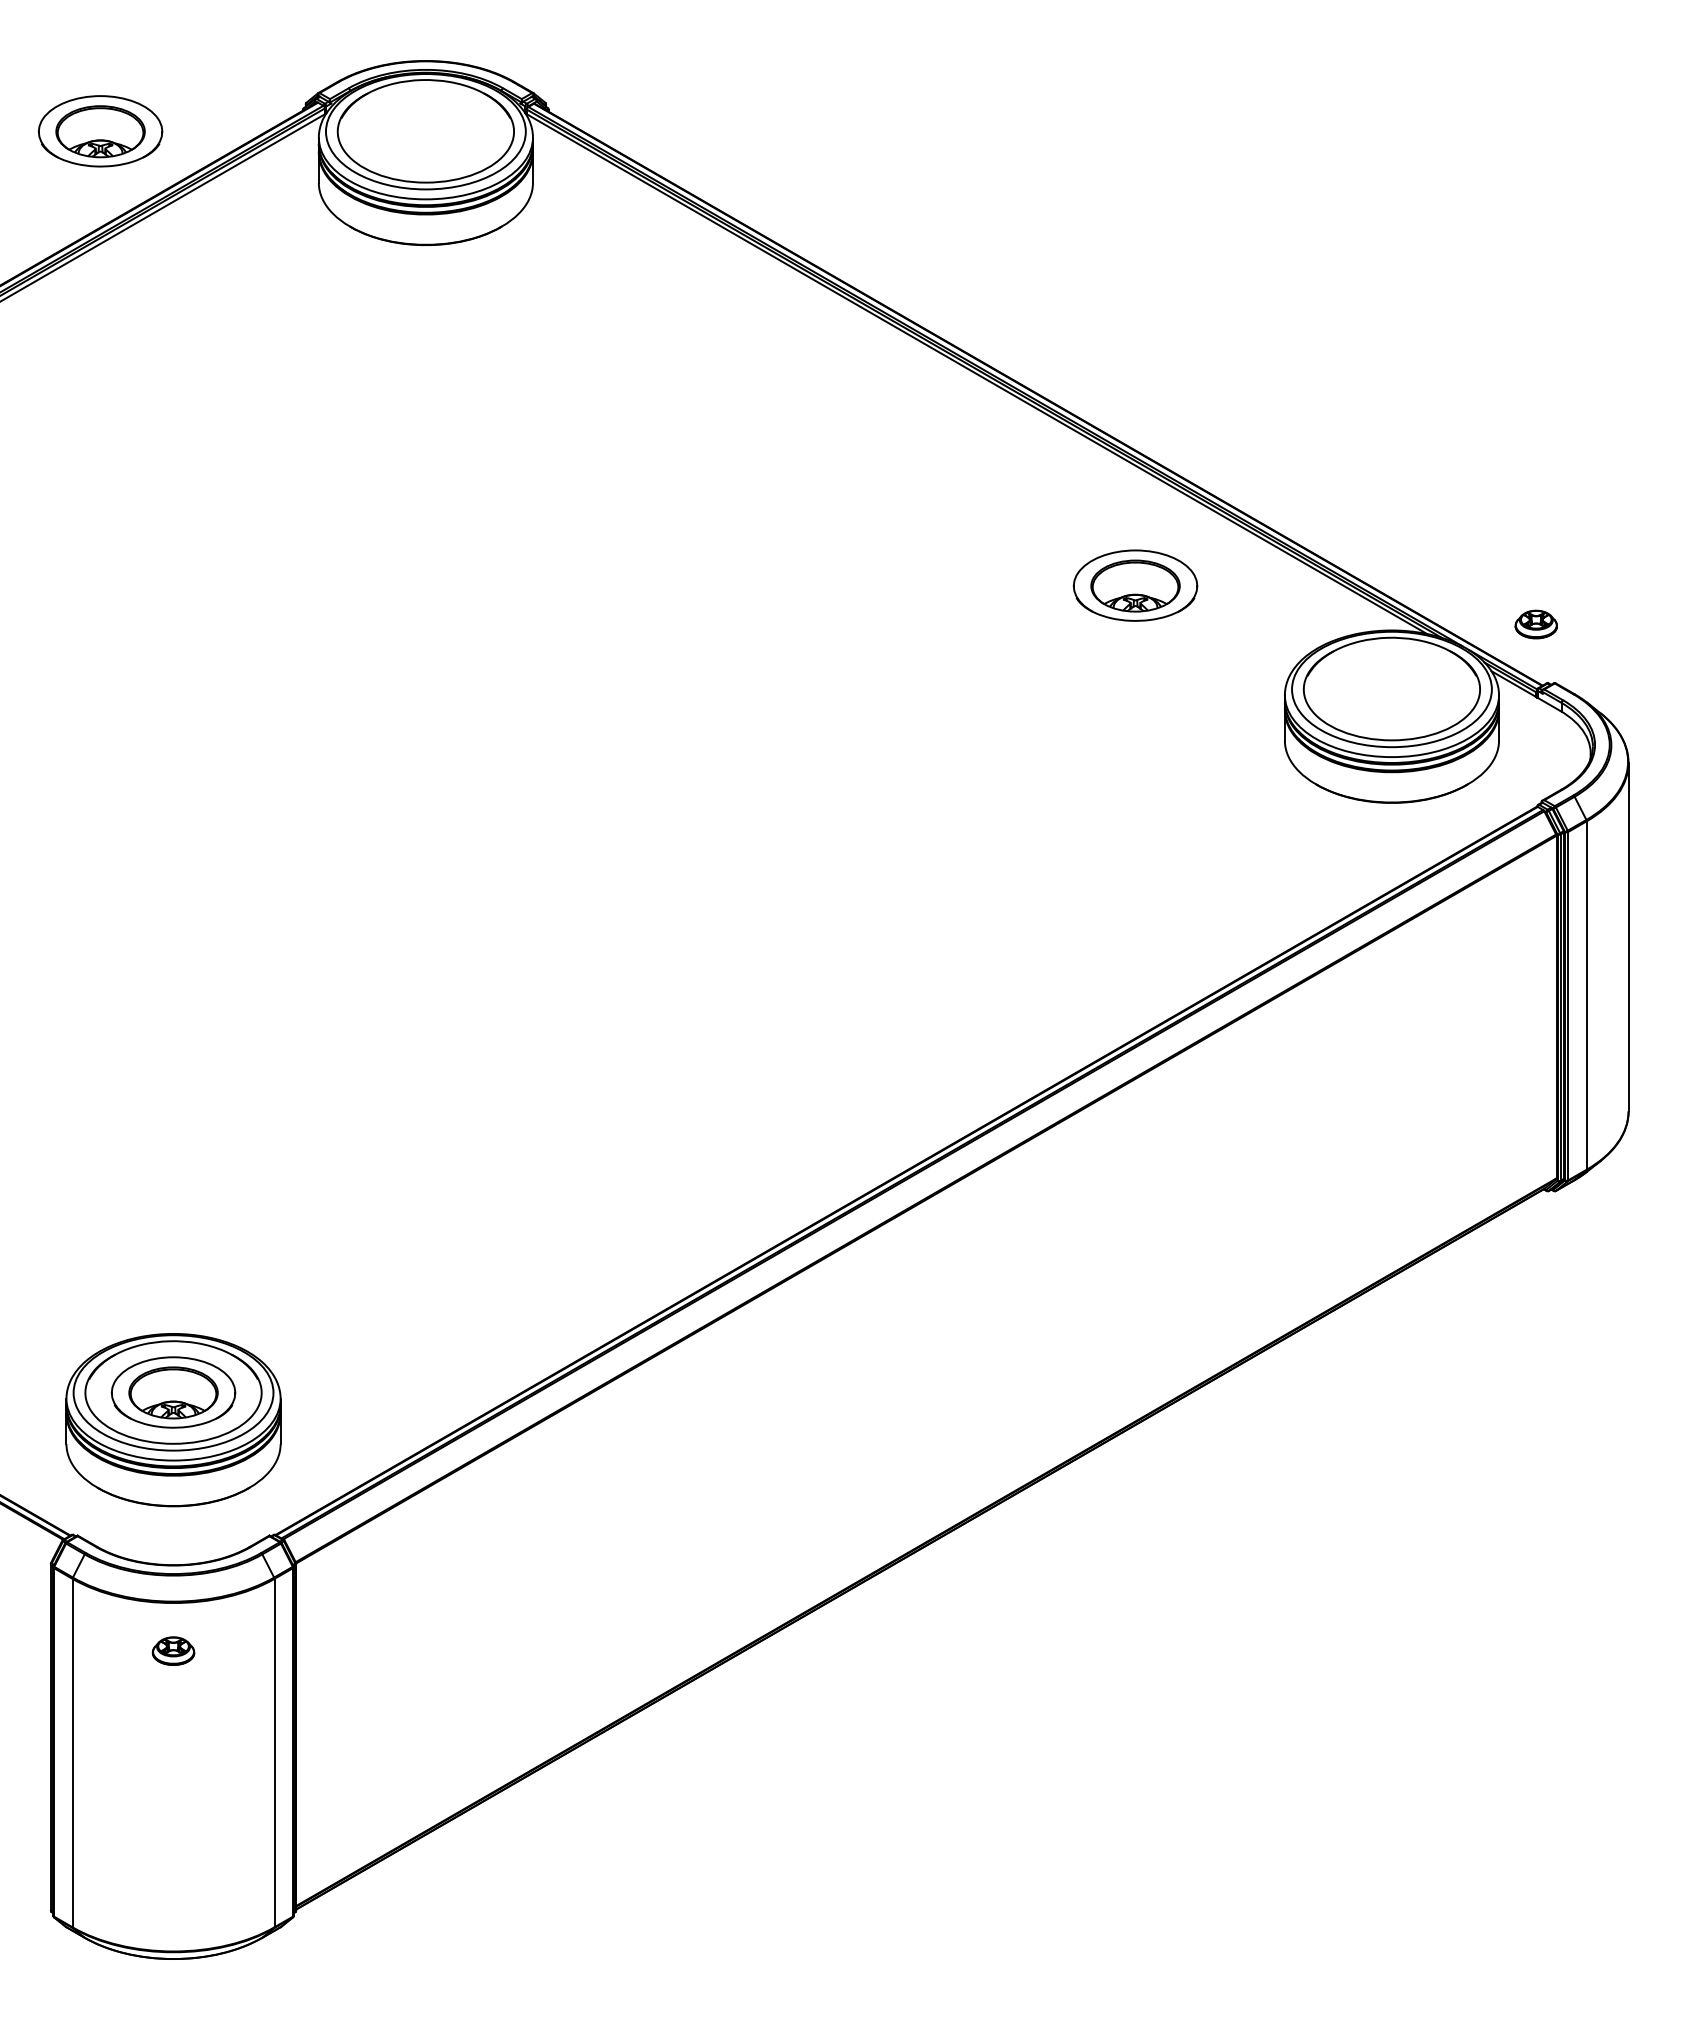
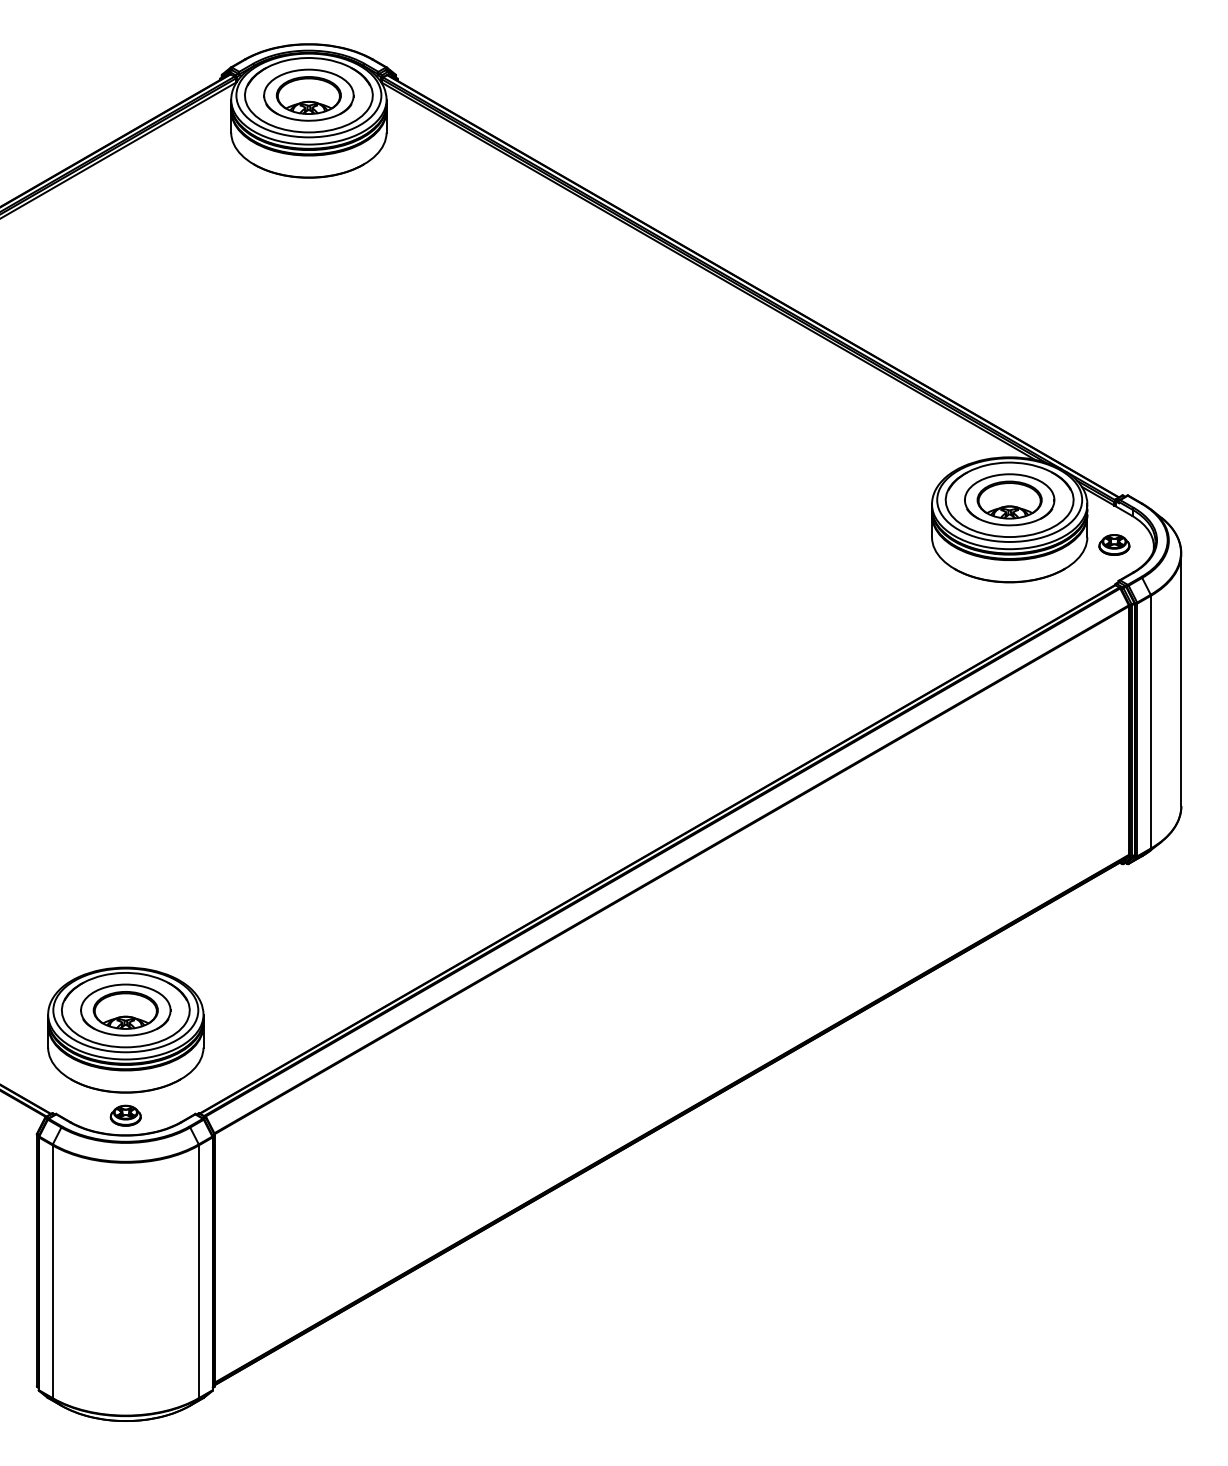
part: (100, 130) -> (308, 94), moved
part: (1135, 585) -> (1009, 499), moved
part: (1536, 623) -> (1114, 544), moved
part: (173, 1650) -> (125, 1115), moved

